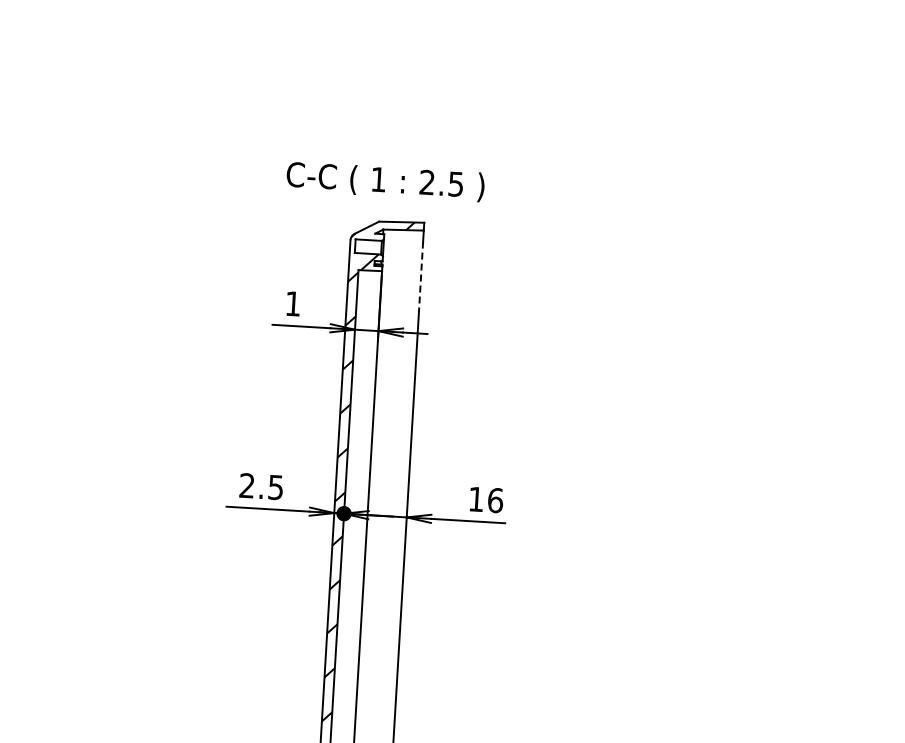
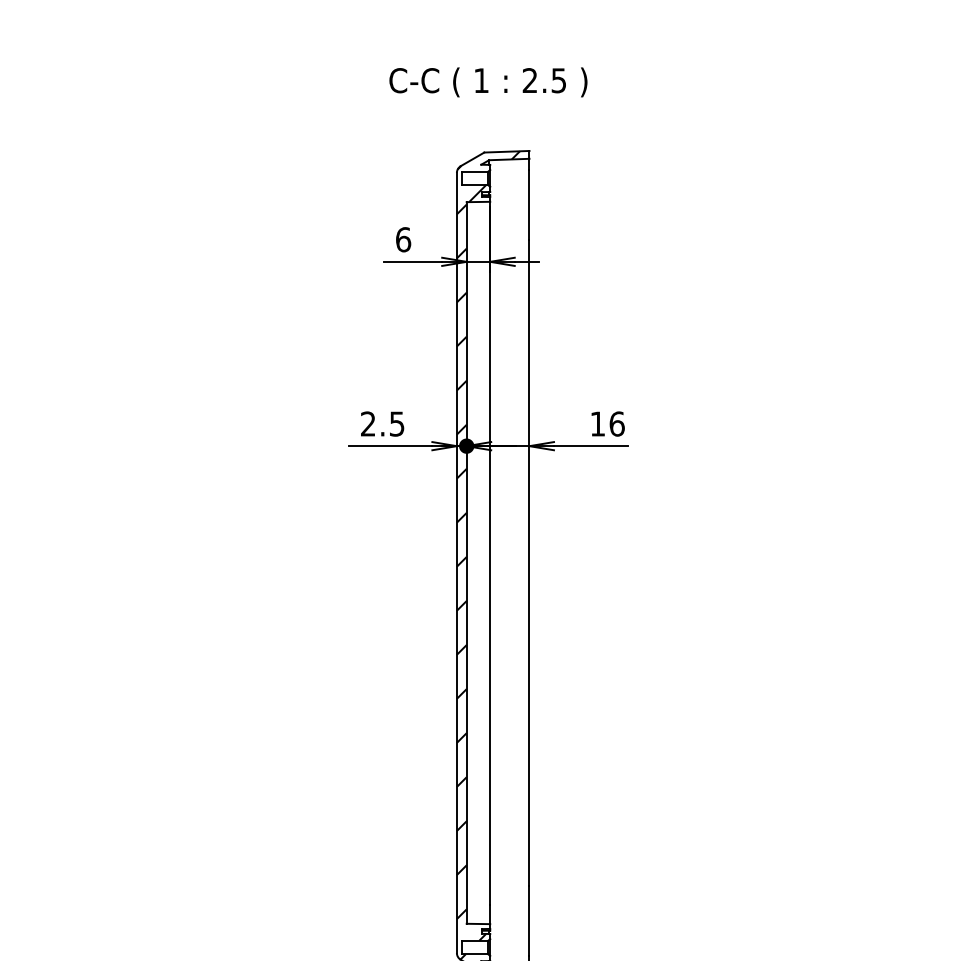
text: (385, 181) -> (488, 82), moved
line: (421, 277) -> (529, 205), dashed -> solid
text: (293, 303) -> (403, 239), 1 -> 6

